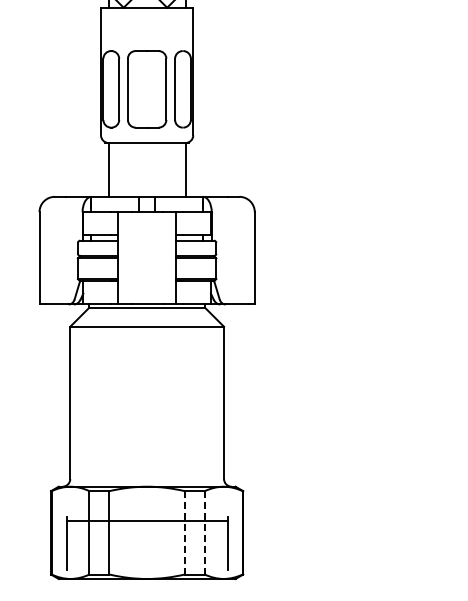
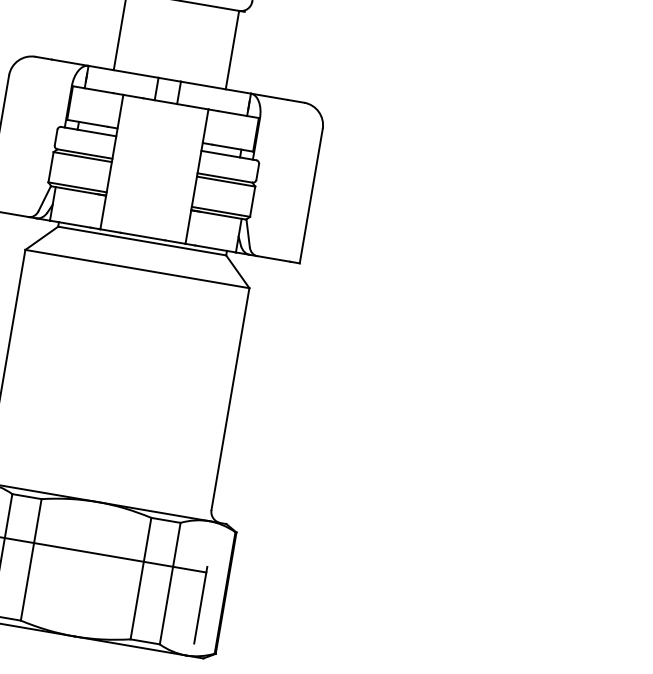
line: (184, 532) -> (140, 578), dashed -> solid
line: (204, 532) -> (169, 583), dashed -> solid

